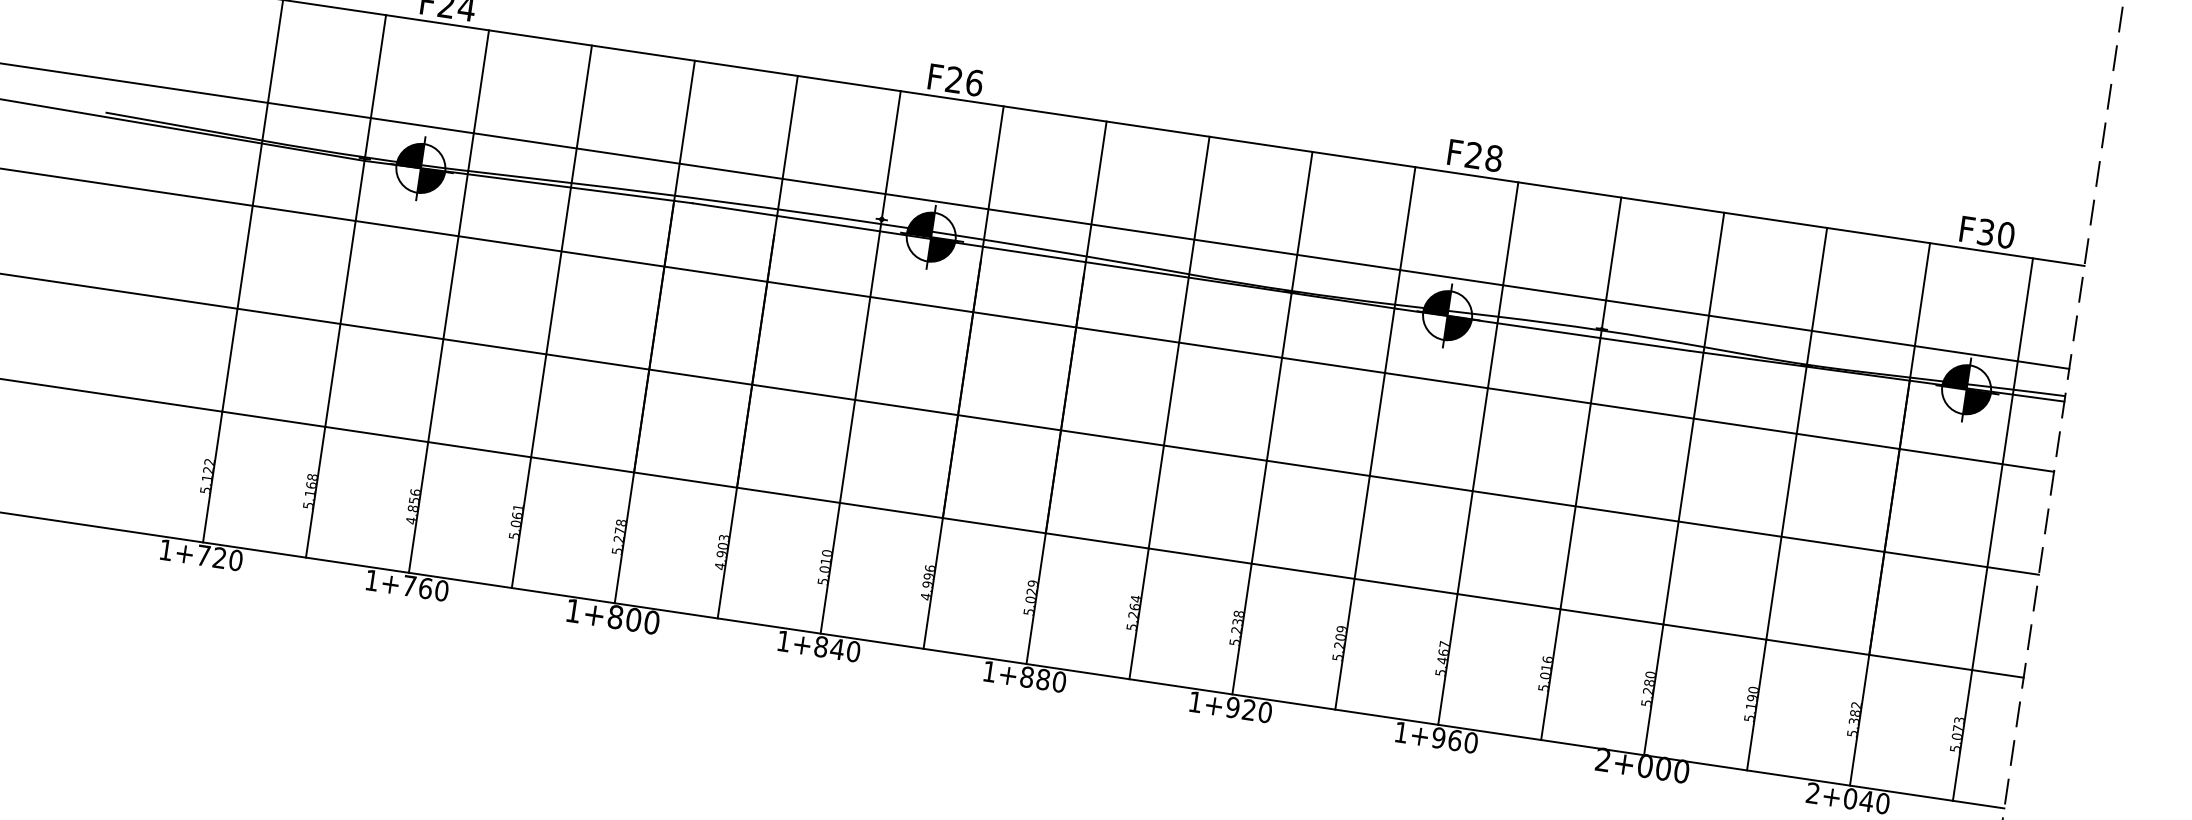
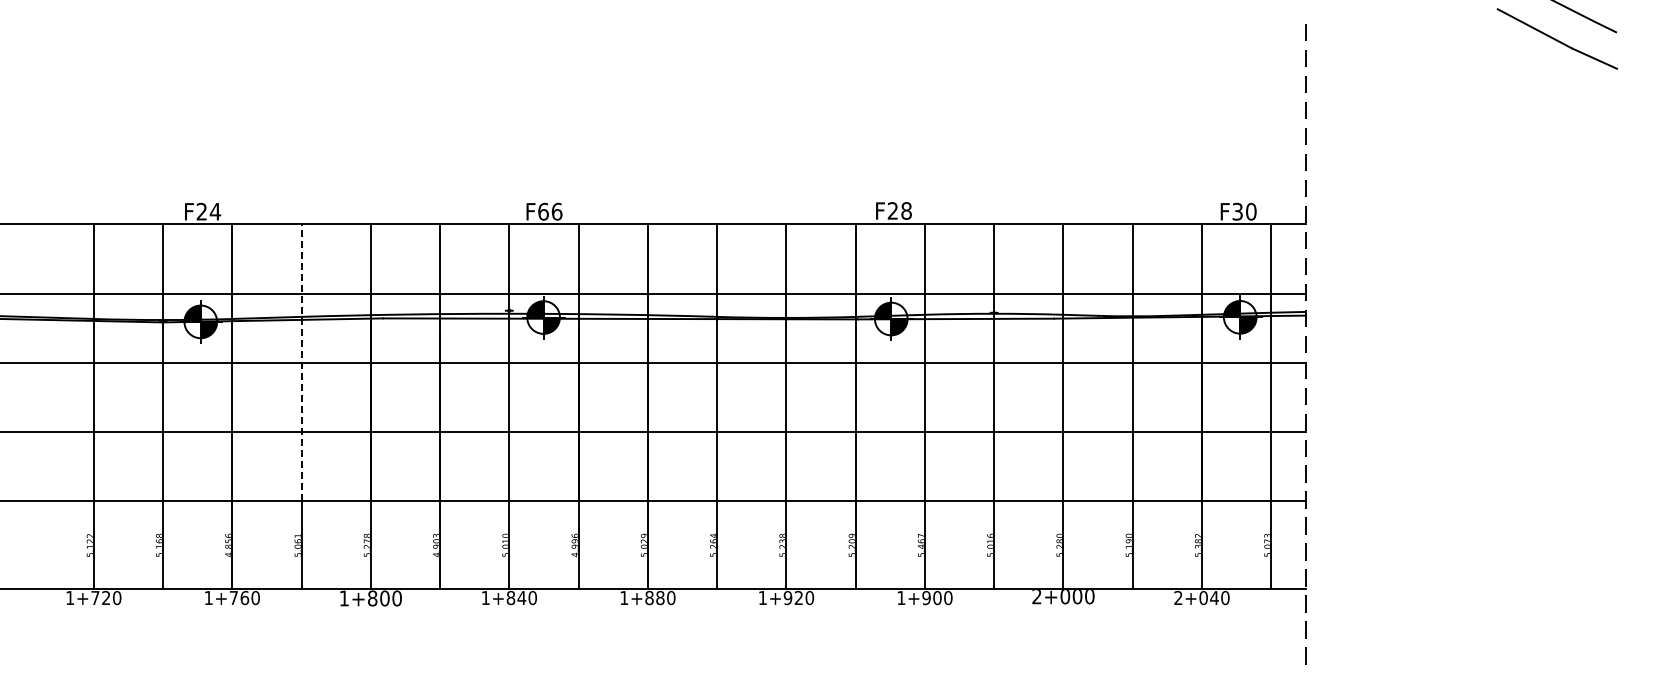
text: (954, 79) -> (543, 211), F26 -> F66
line: (561, 250) -> (301, 362), solid -> dashed
text: (1455, 739) -> (937, 597), 1+960 -> 1+900

